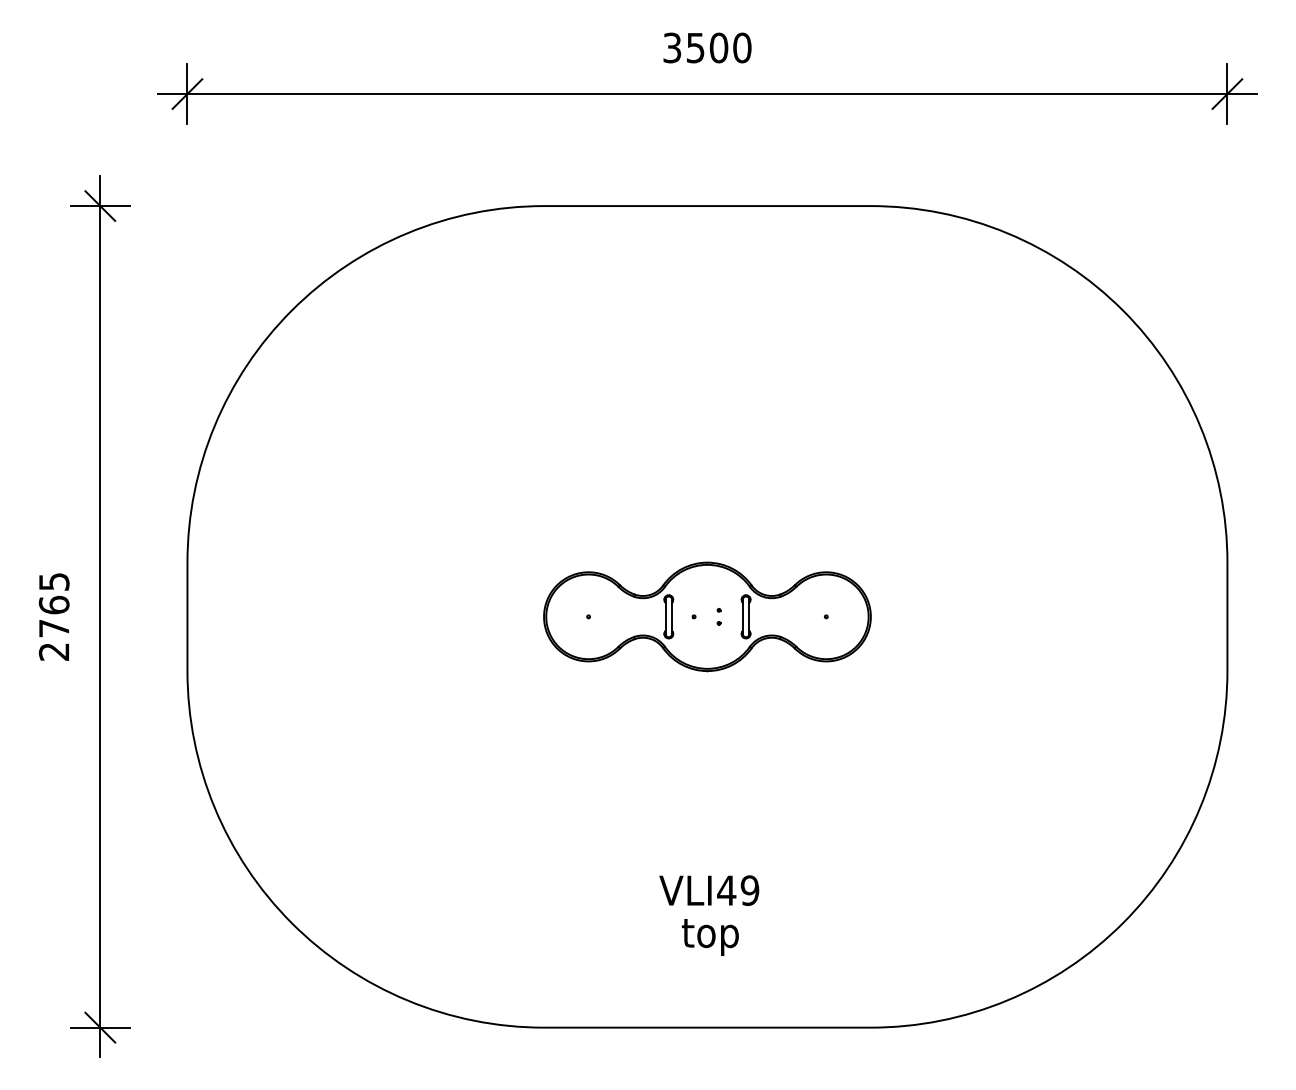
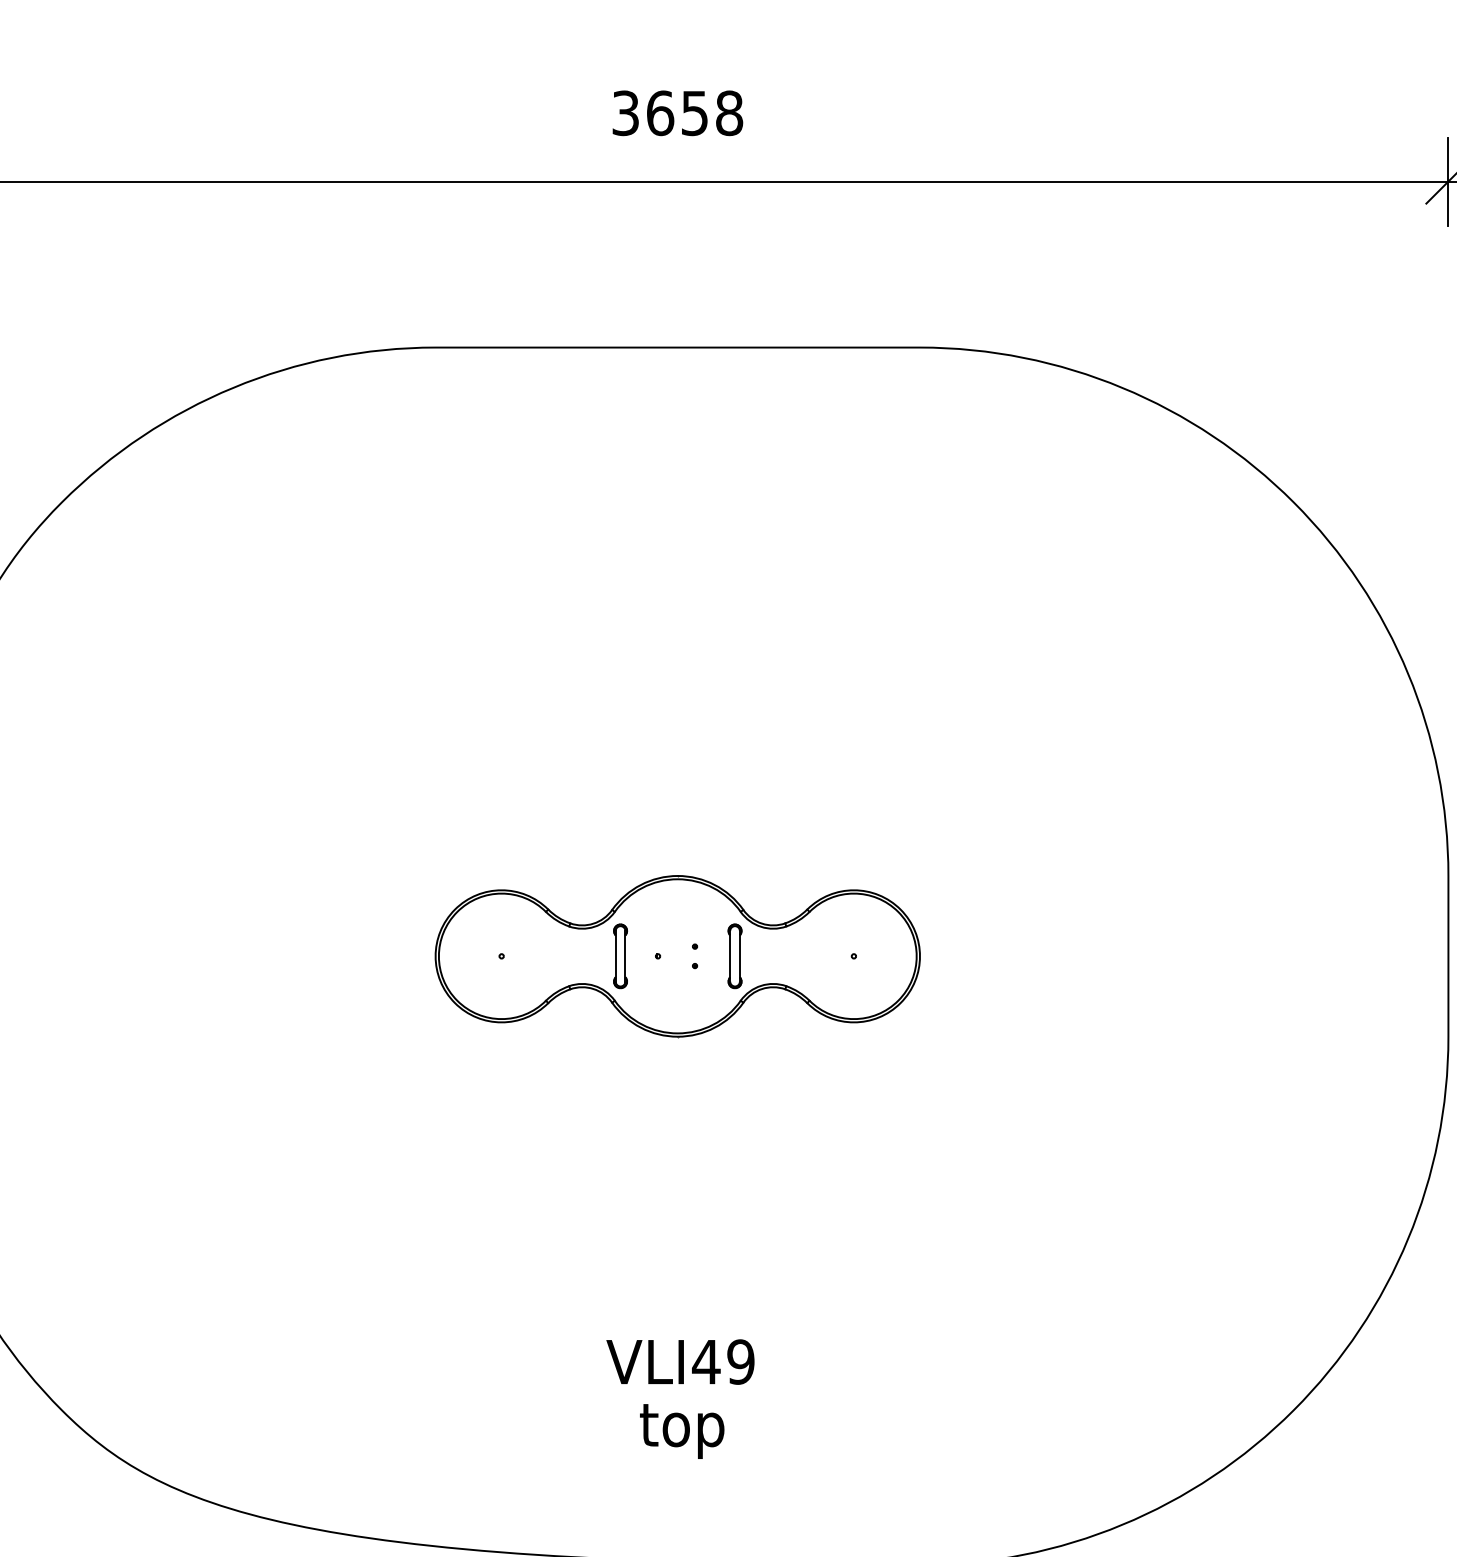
text: (718, 47) -> (694, 112), 3500 -> 3658

